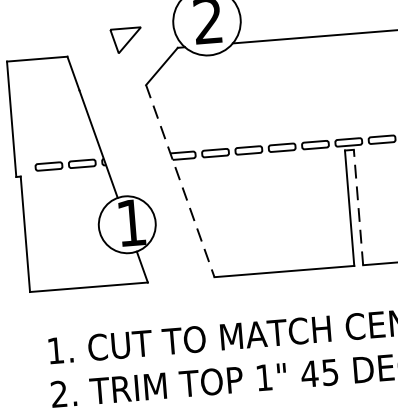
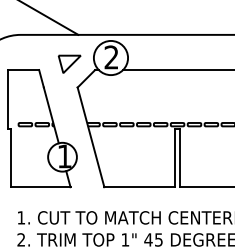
part: (126, 39) -> (69, 63), size x1.43
line: (181, 181) -> (91, 137), dashed -> solid
line: (357, 206) -> (179, 157), dashed -> solid

